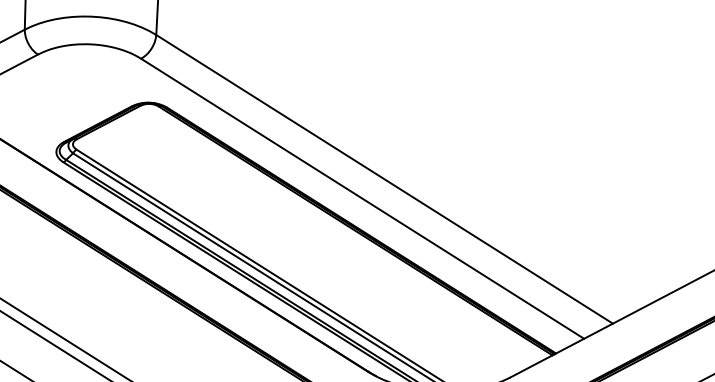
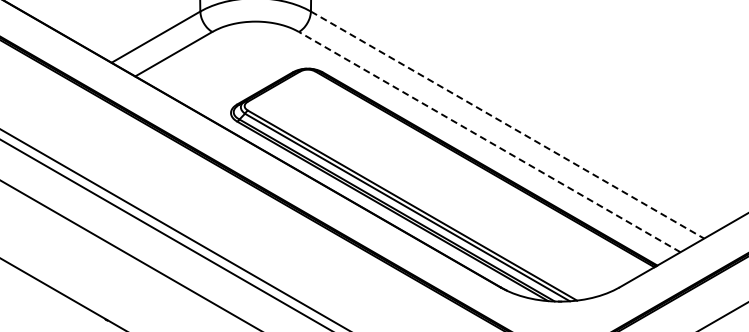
line: (385, 179) -> (508, 125), solid -> dashed
line: (362, 197) -> (489, 141), solid -> dashed

